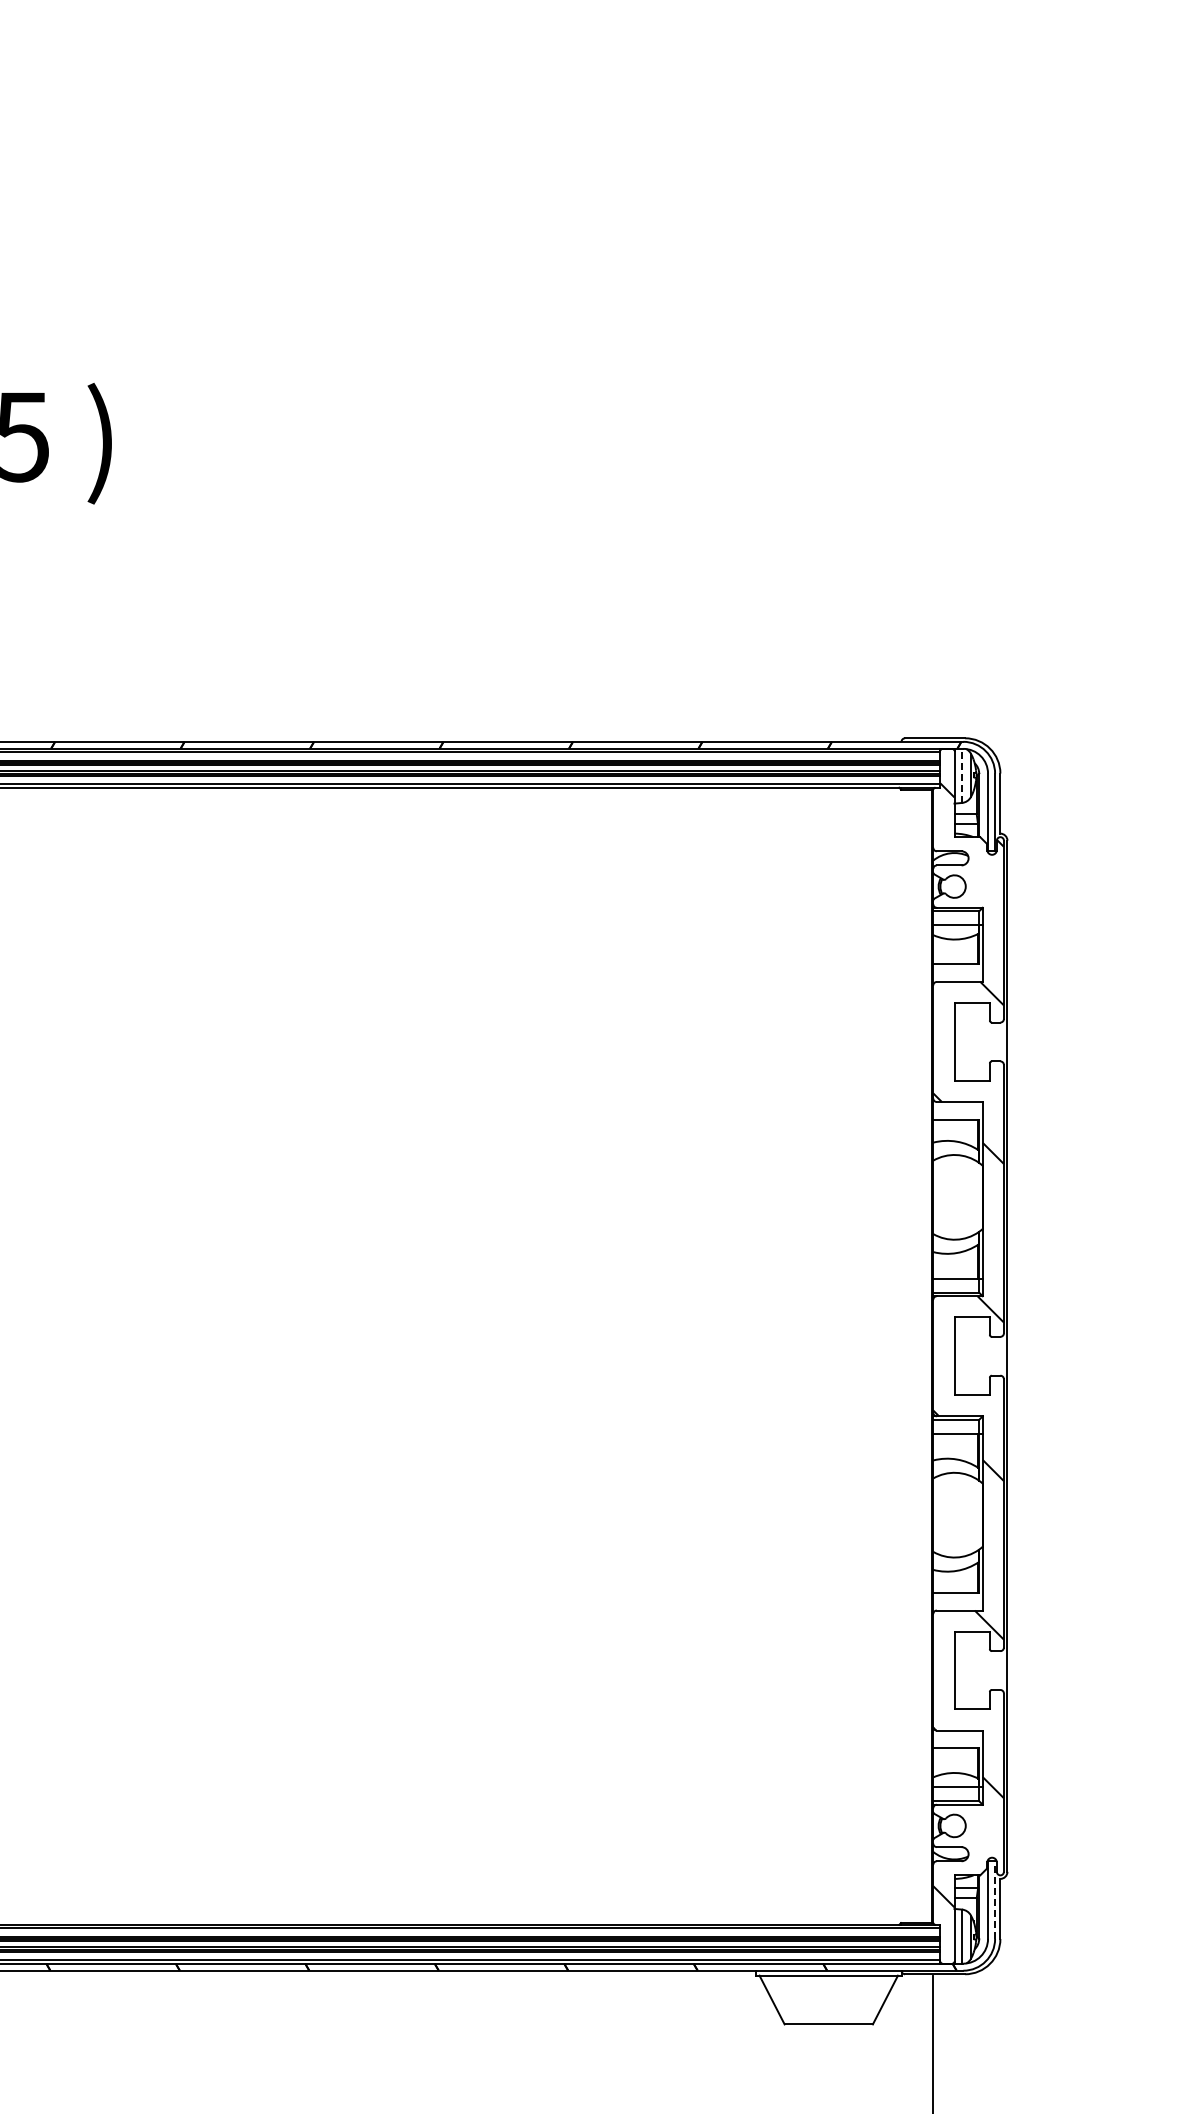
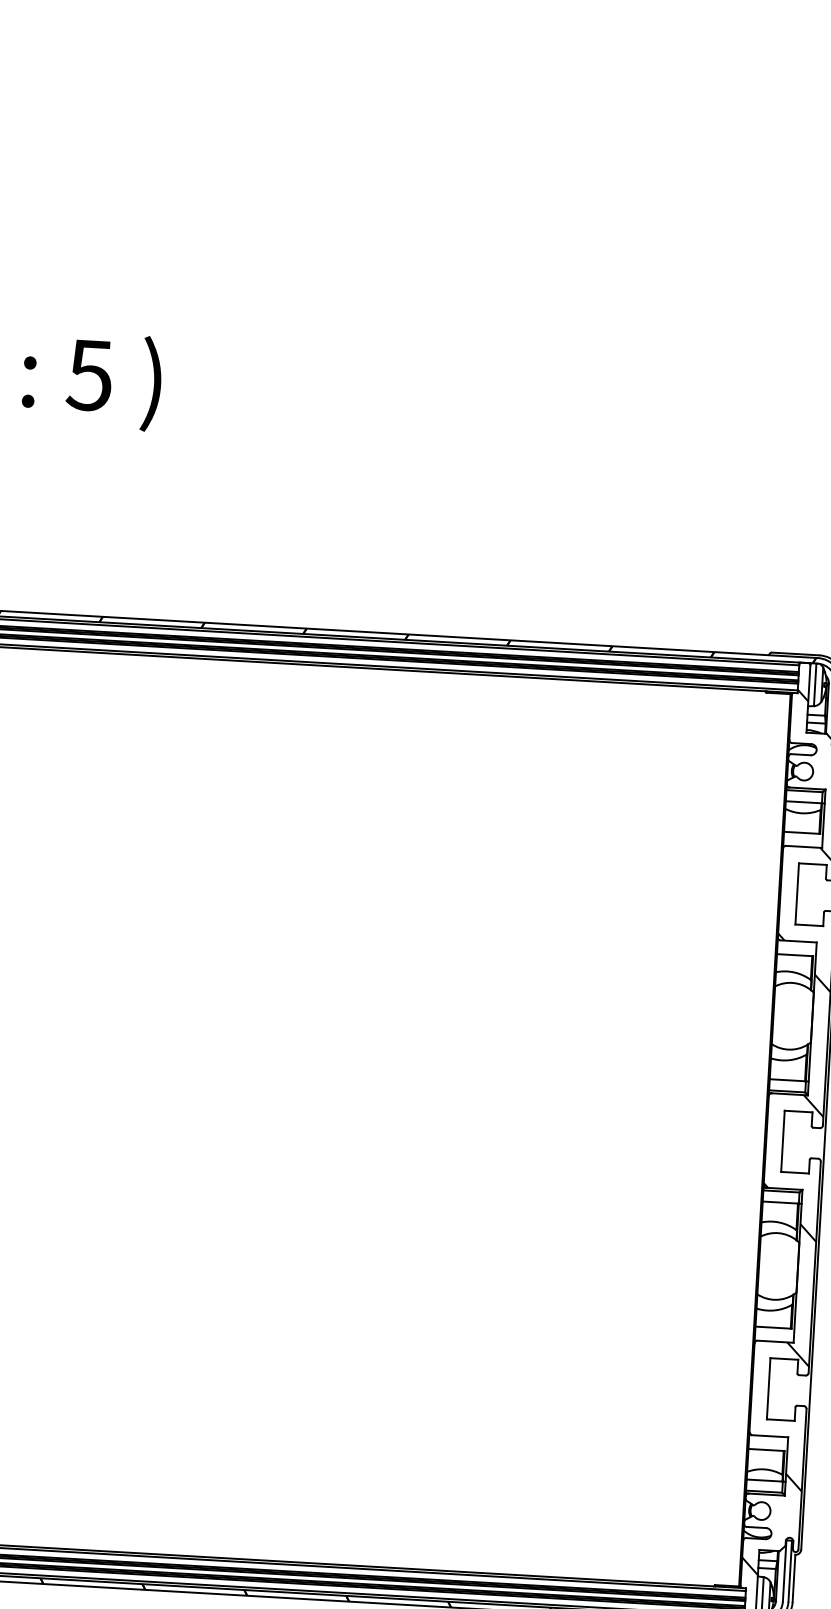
line: (961, 775) -> (814, 684), dashed -> solid
line: (995, 1900) -> (790, 1571), dashed -> solid

